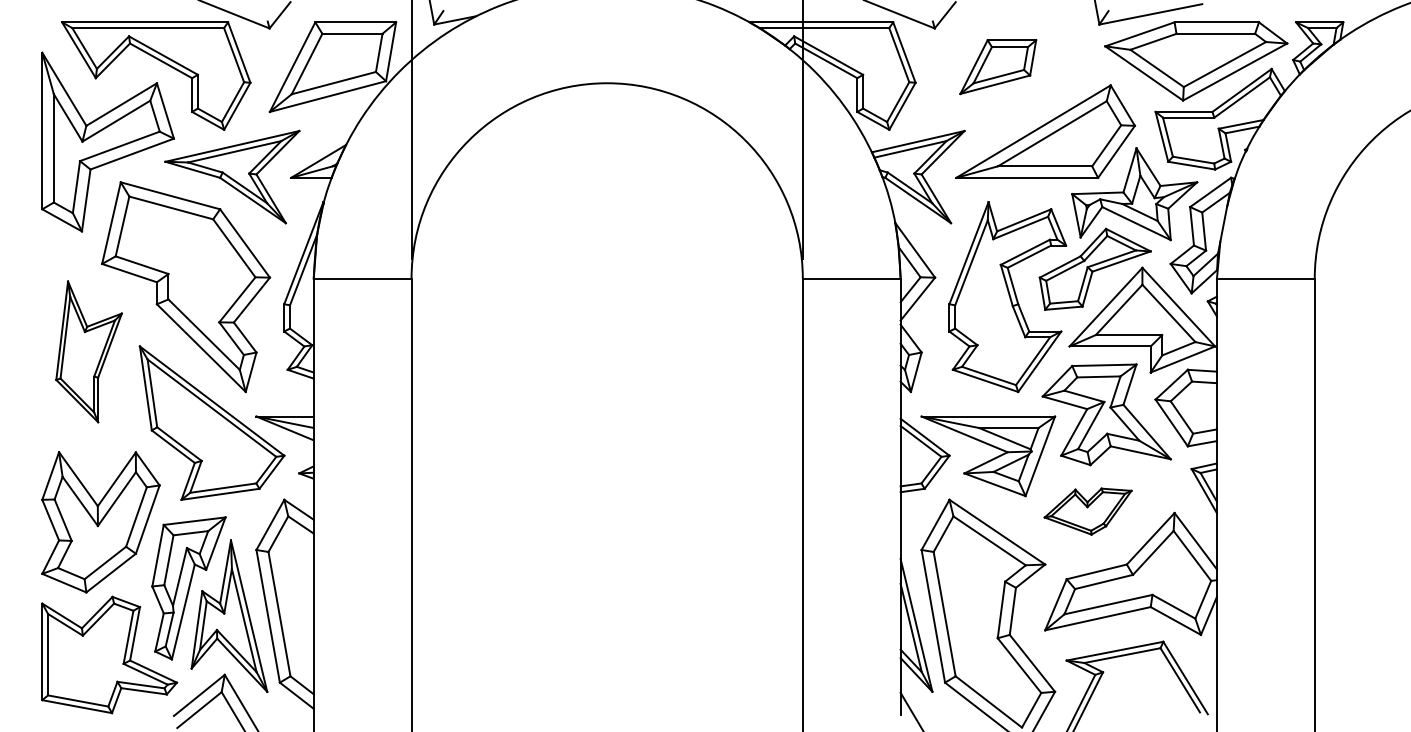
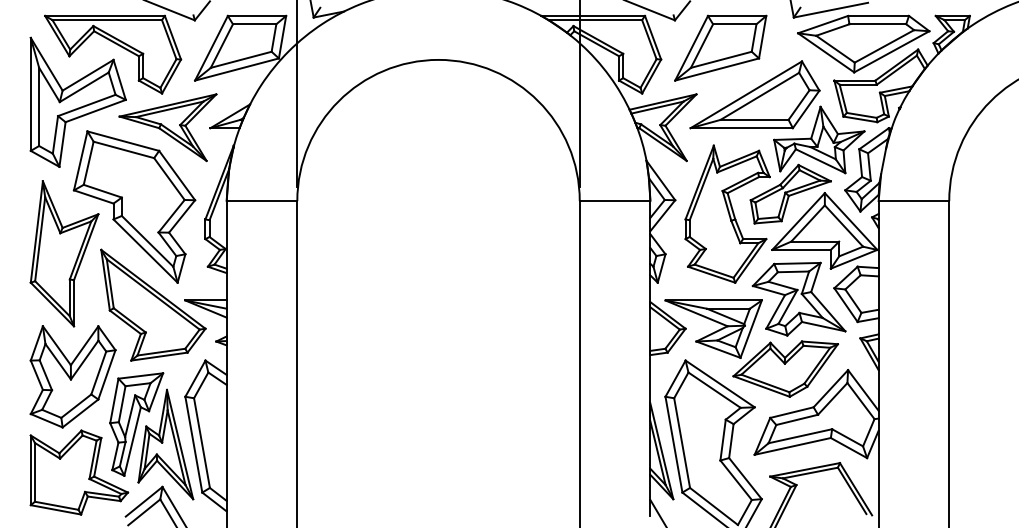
part: (998, 66) -> (720, 47), size x1.67
part: (88, 351) -> (64, 253), size x1.43
part: (1087, 511) -> (785, 369), size x1.67

